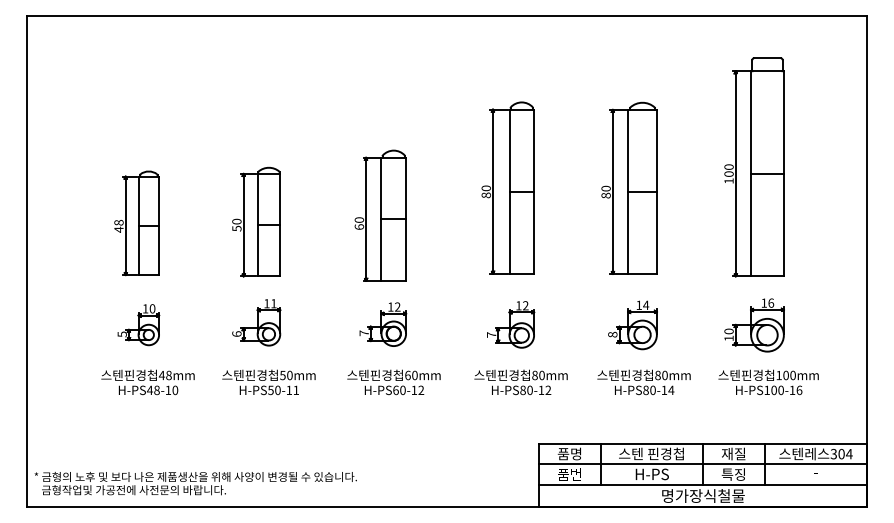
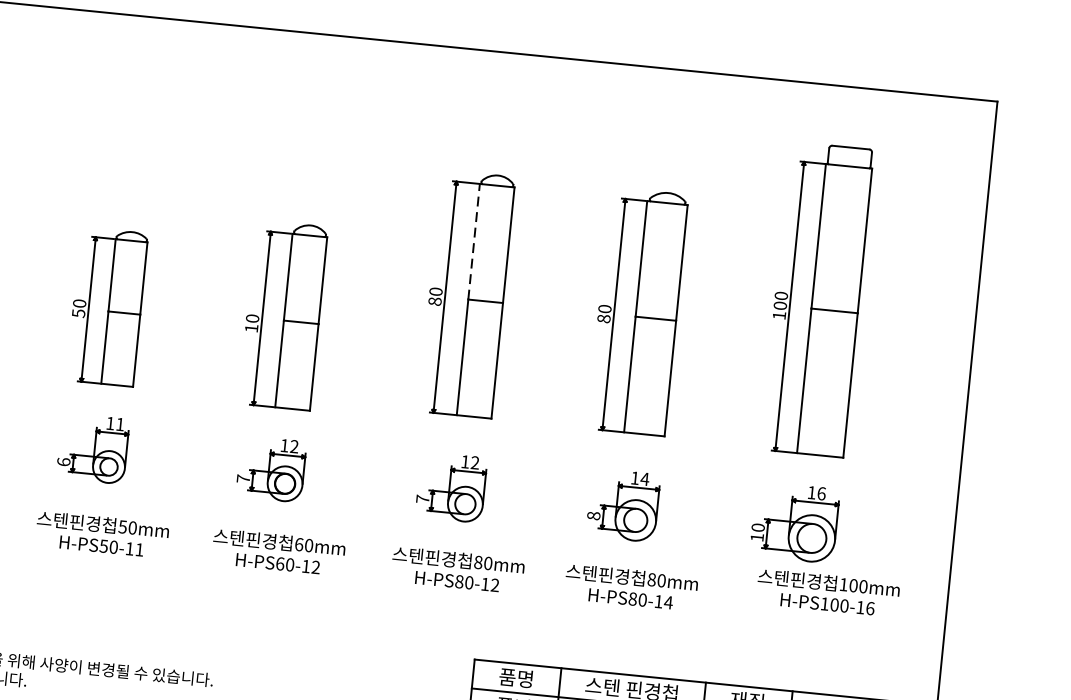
line: (509, 150) -> (474, 241), solid -> dashed
text: (359, 226) -> (251, 327), 60 -> 10
text: (768, 382) -> (827, 593), moved

